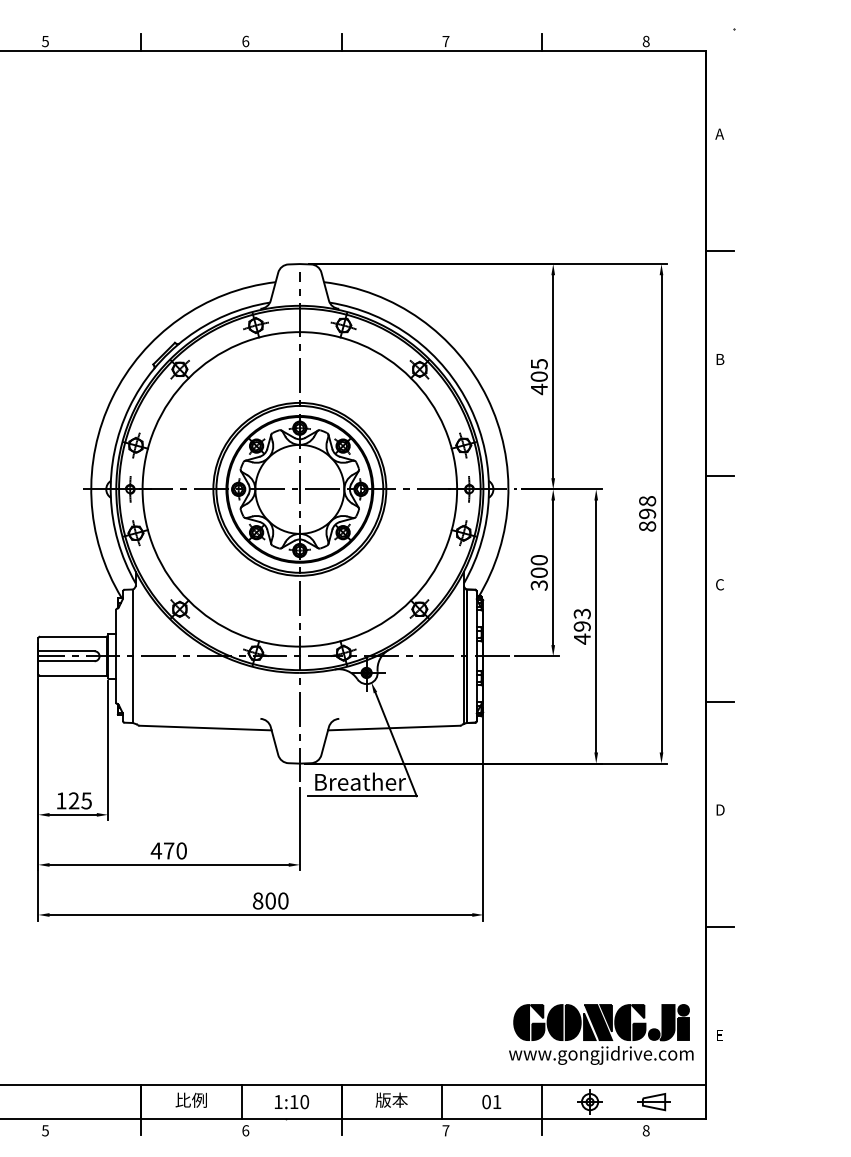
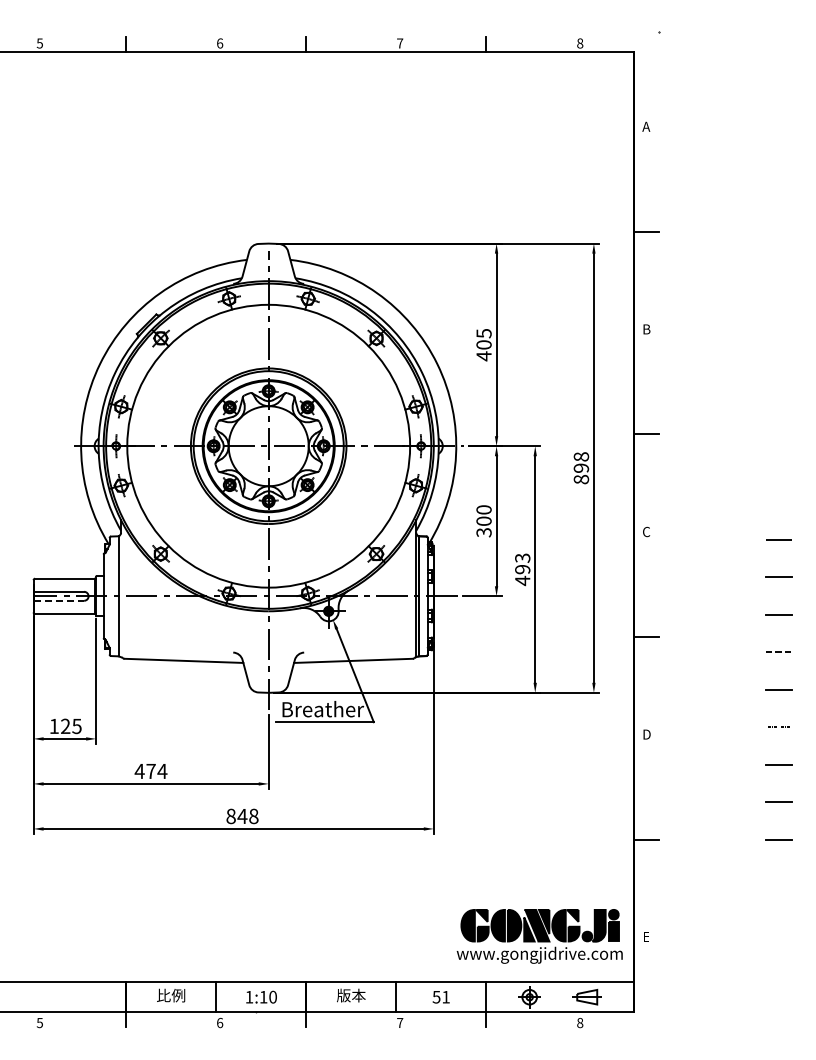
line: (67, 660) -> (59, 600), solid -> dashed
text: (181, 851) -> (162, 771), 470 -> 474
text: (276, 901) -> (247, 816), 800 -> 848
text: (486, 1101) -> (436, 996), 01 -> 51

